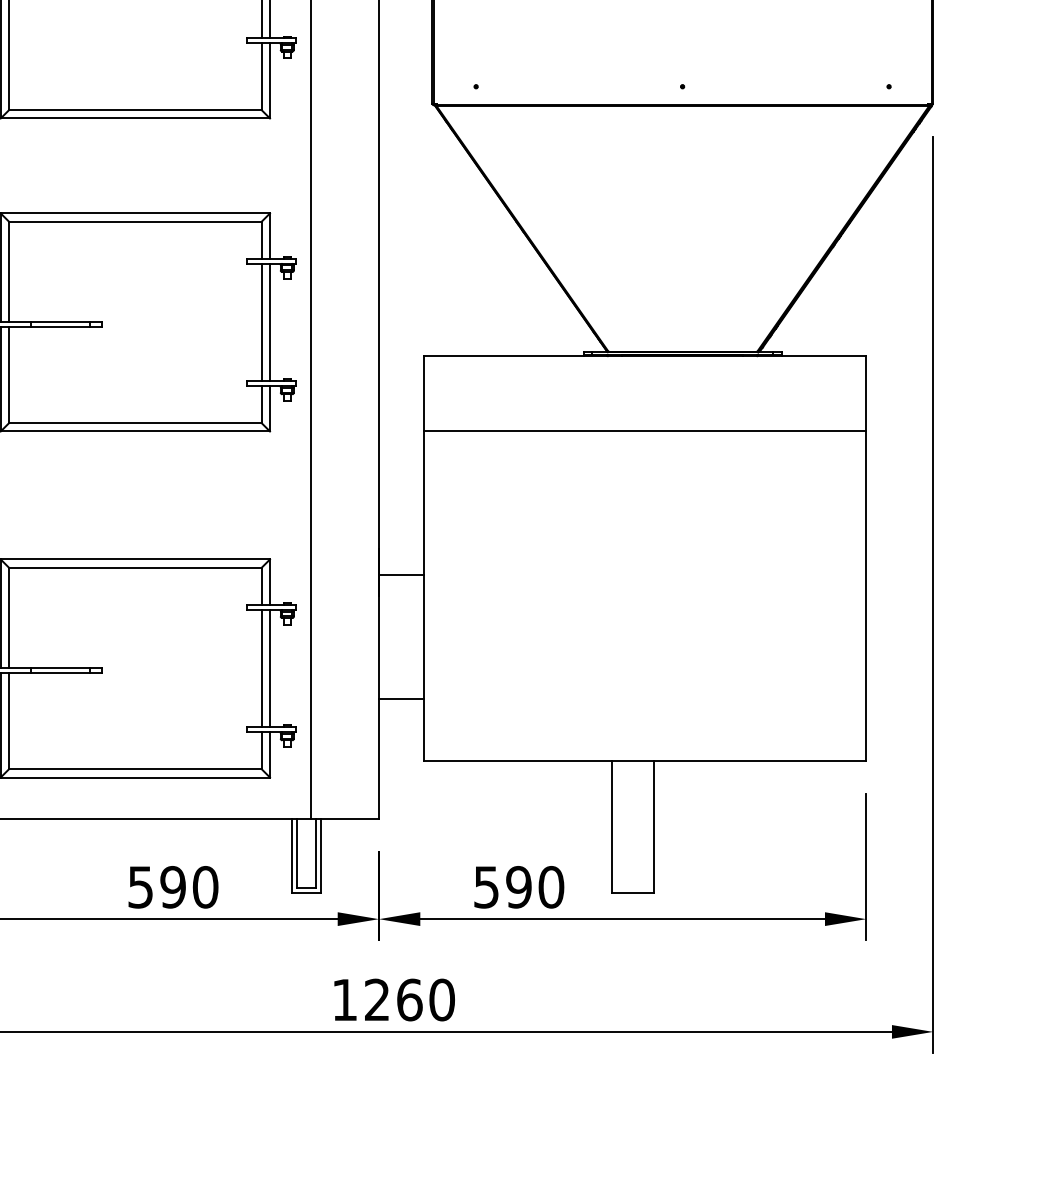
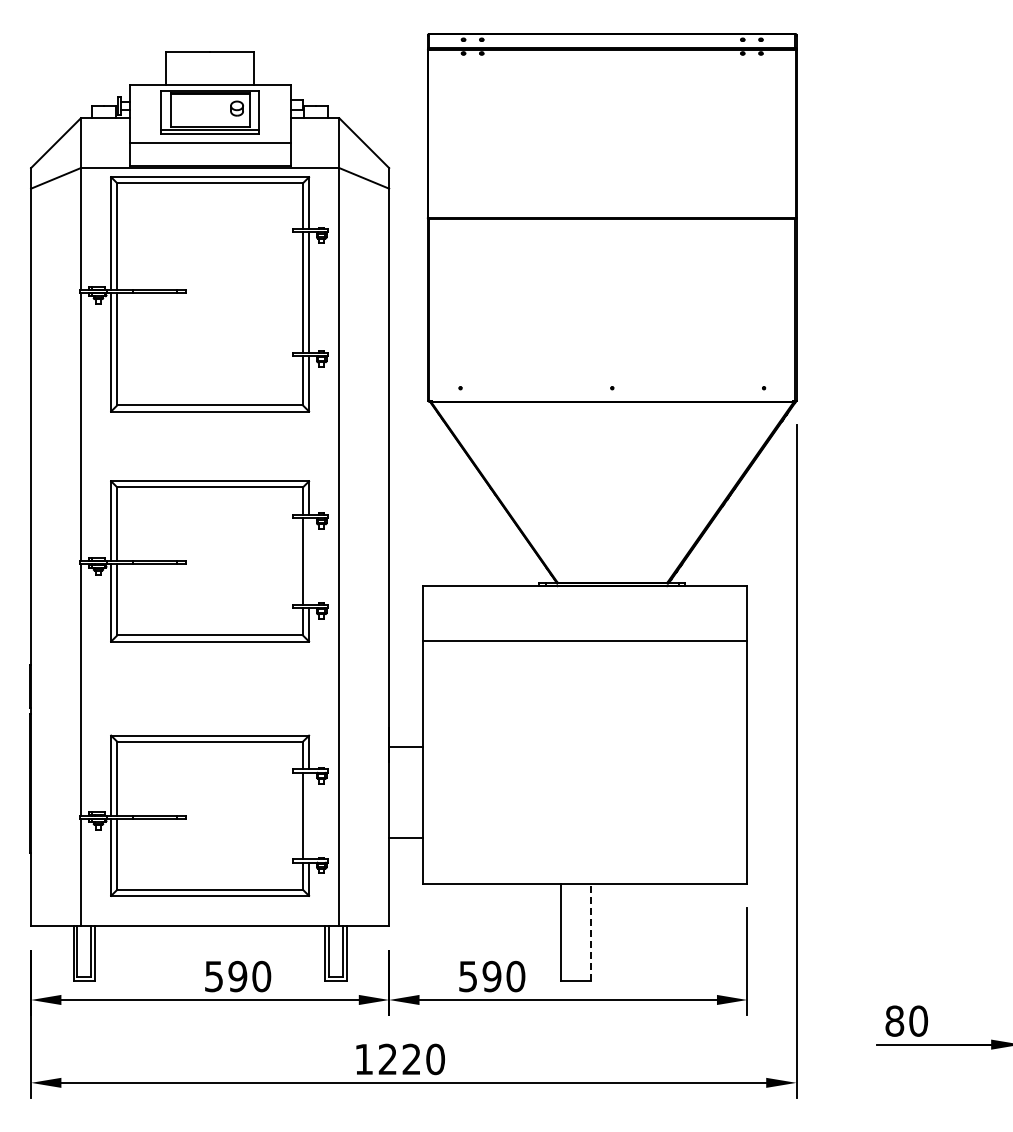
line: (270, 322) -> (309, 561), removed
line: (270, 668) -> (309, 815), removed
line: (654, 827) -> (591, 932), solid -> dashed
text: (409, 1000) -> (411, 1059), 1260 -> 1220

